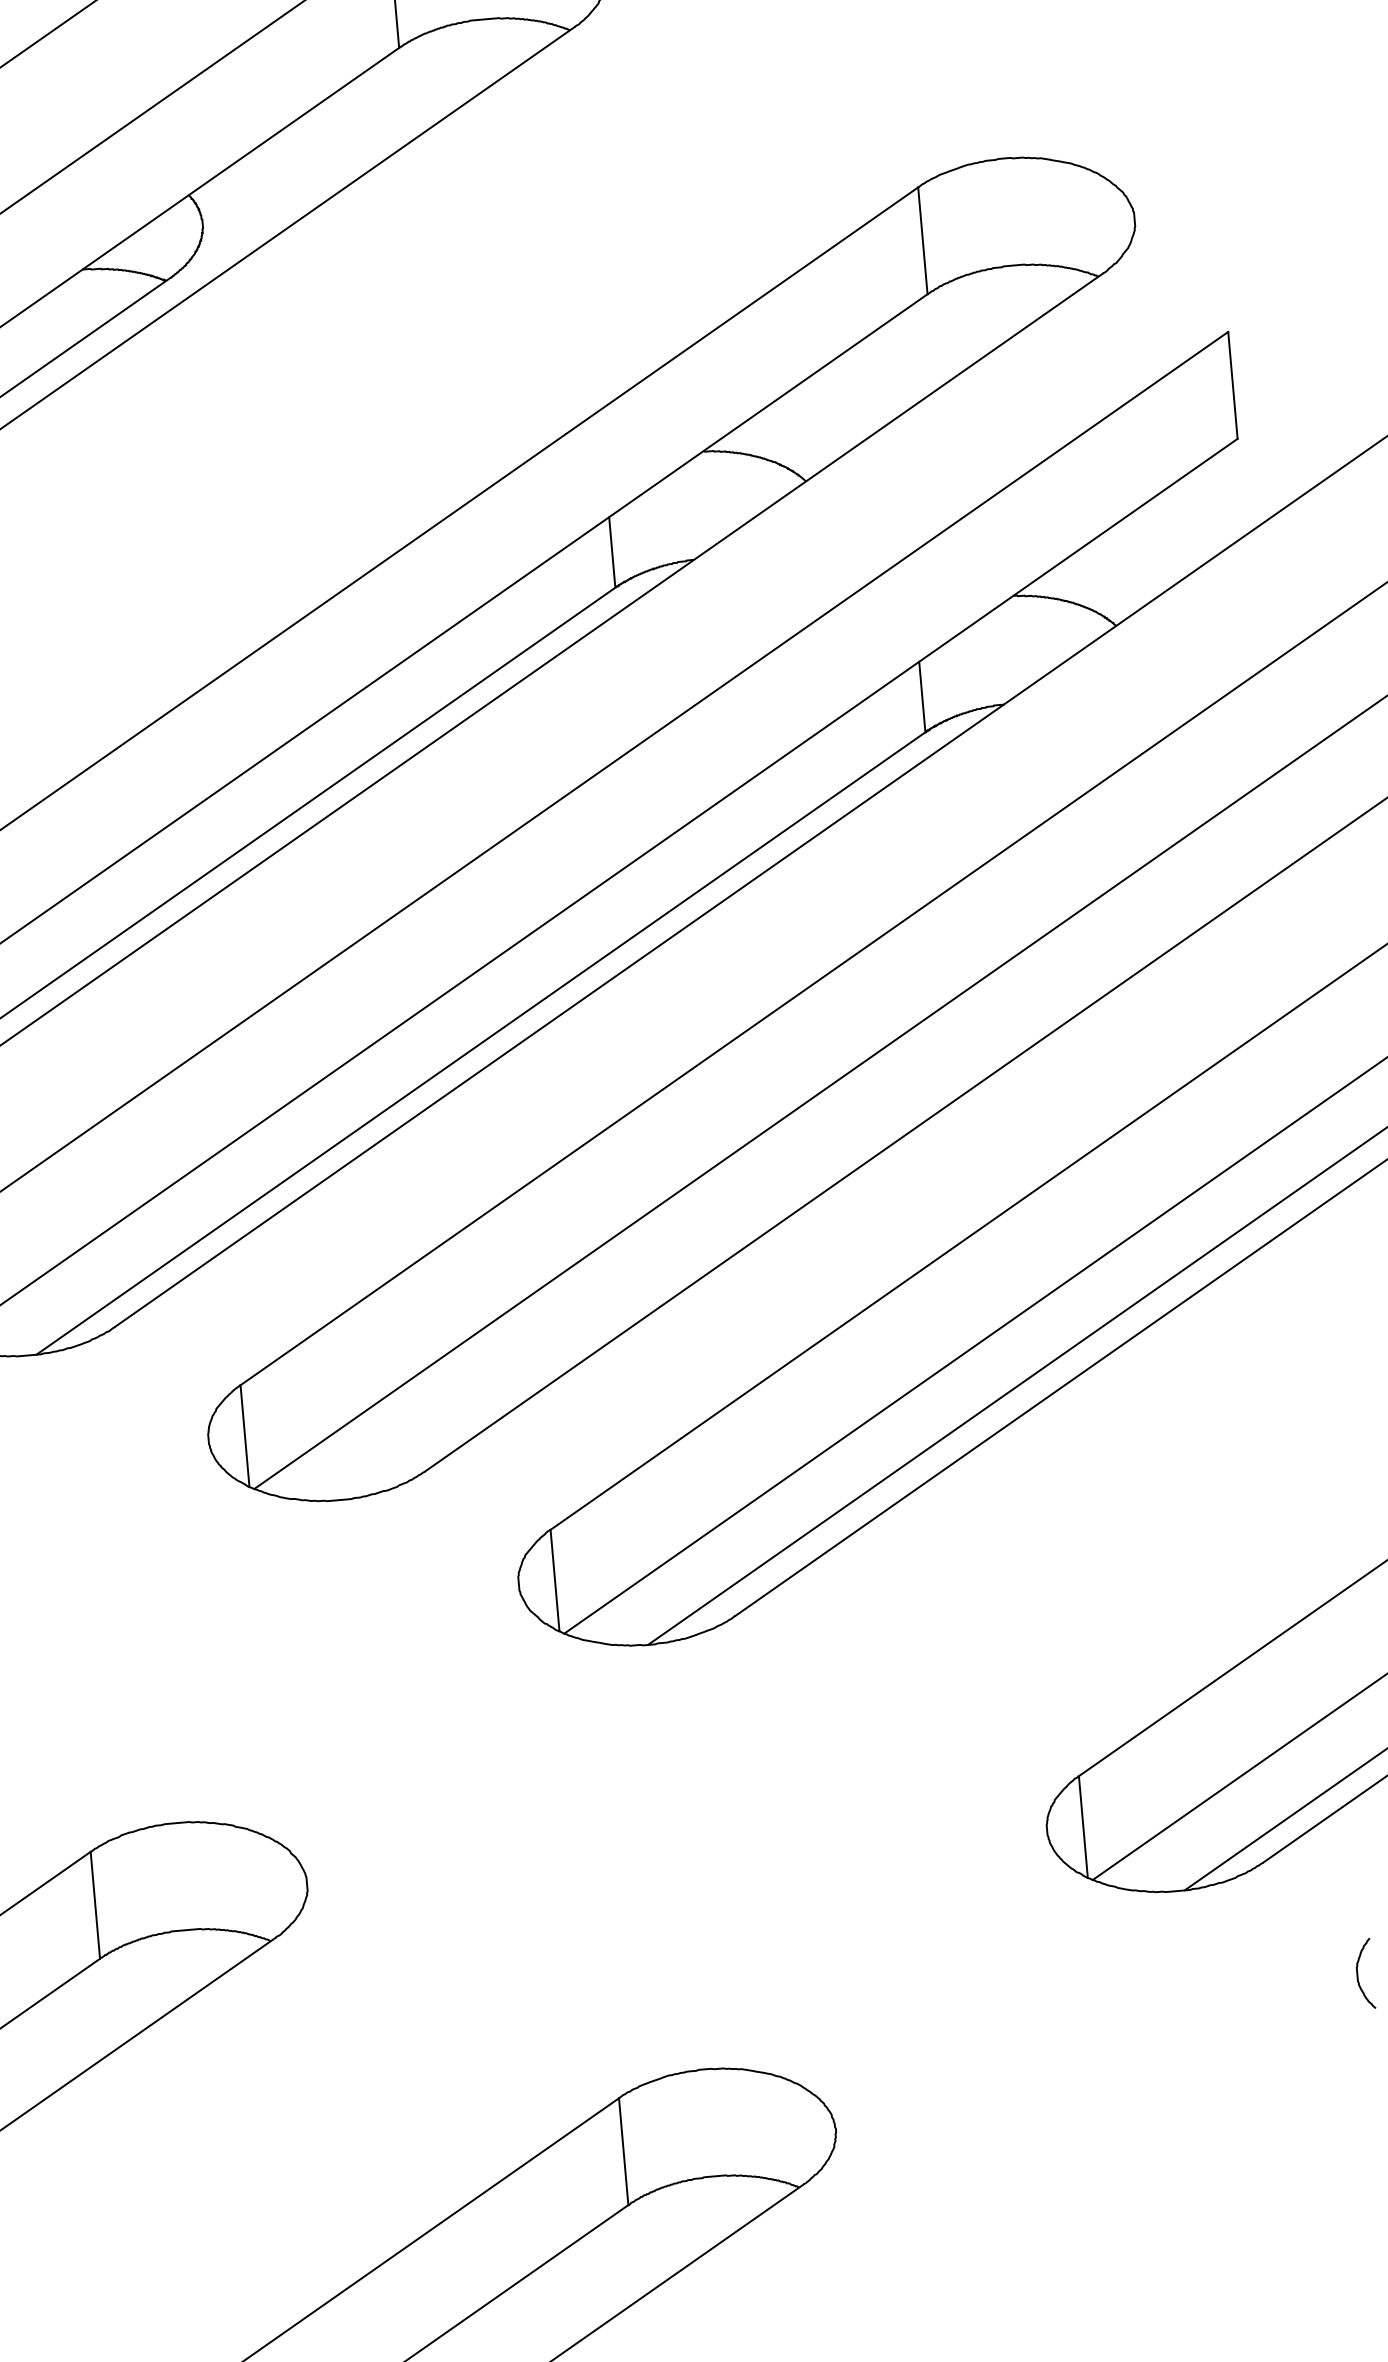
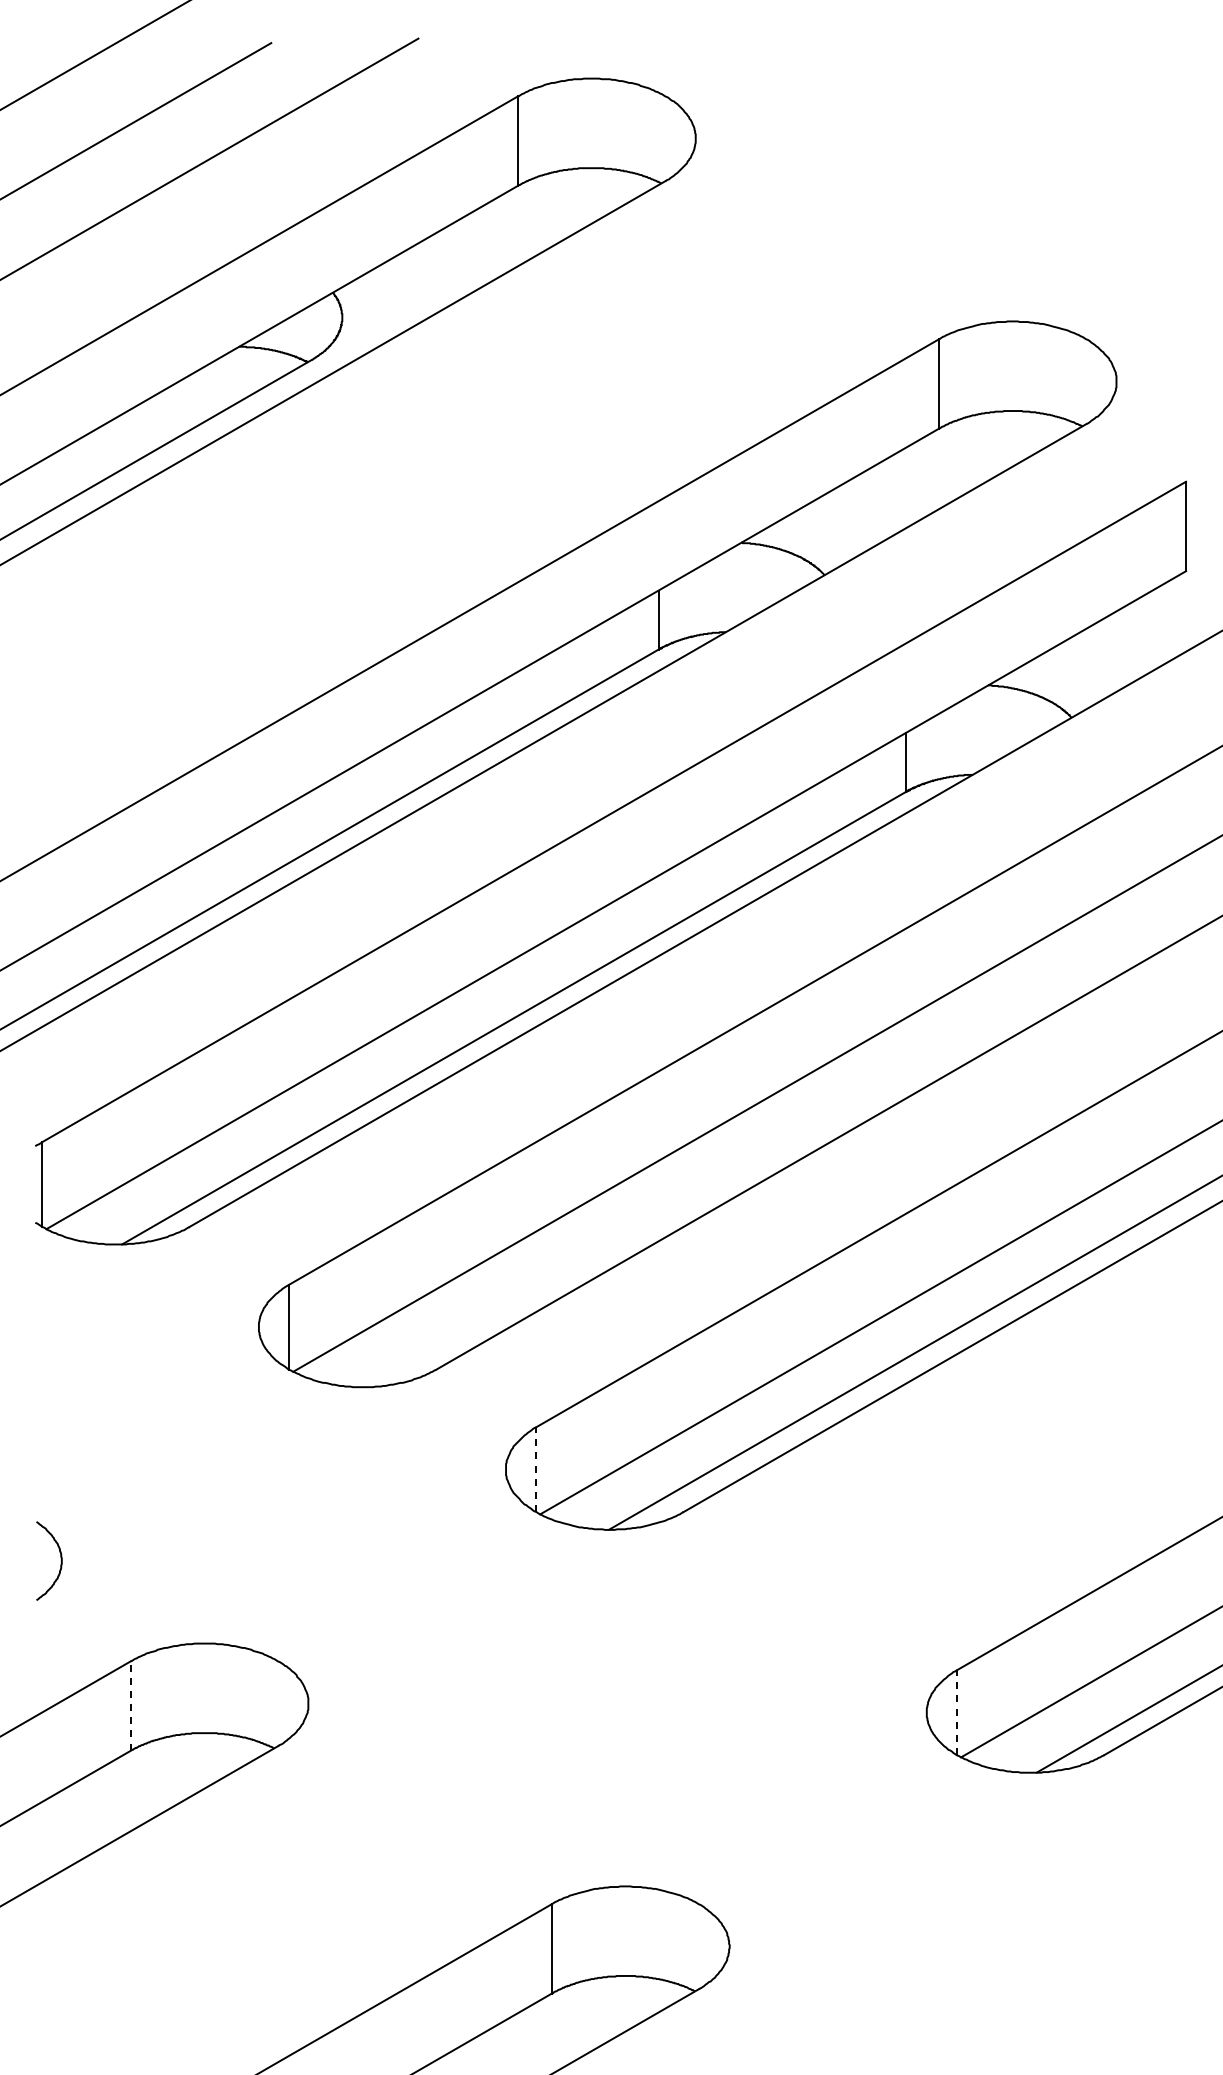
line: (555, 1580) -> (536, 1469), solid -> dashed
line: (1083, 1826) -> (957, 1712), solid -> dashed
line: (95, 1904) -> (131, 1705), solid -> dashed
curve: (1357, 1973) -> (1174, 1854), removed

